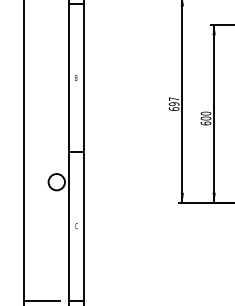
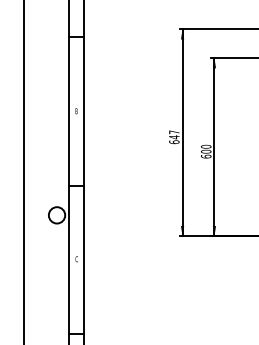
text: (174, 104) -> (174, 137), 697 -> 647
line: (42, 301) -> (42, 334), removed

